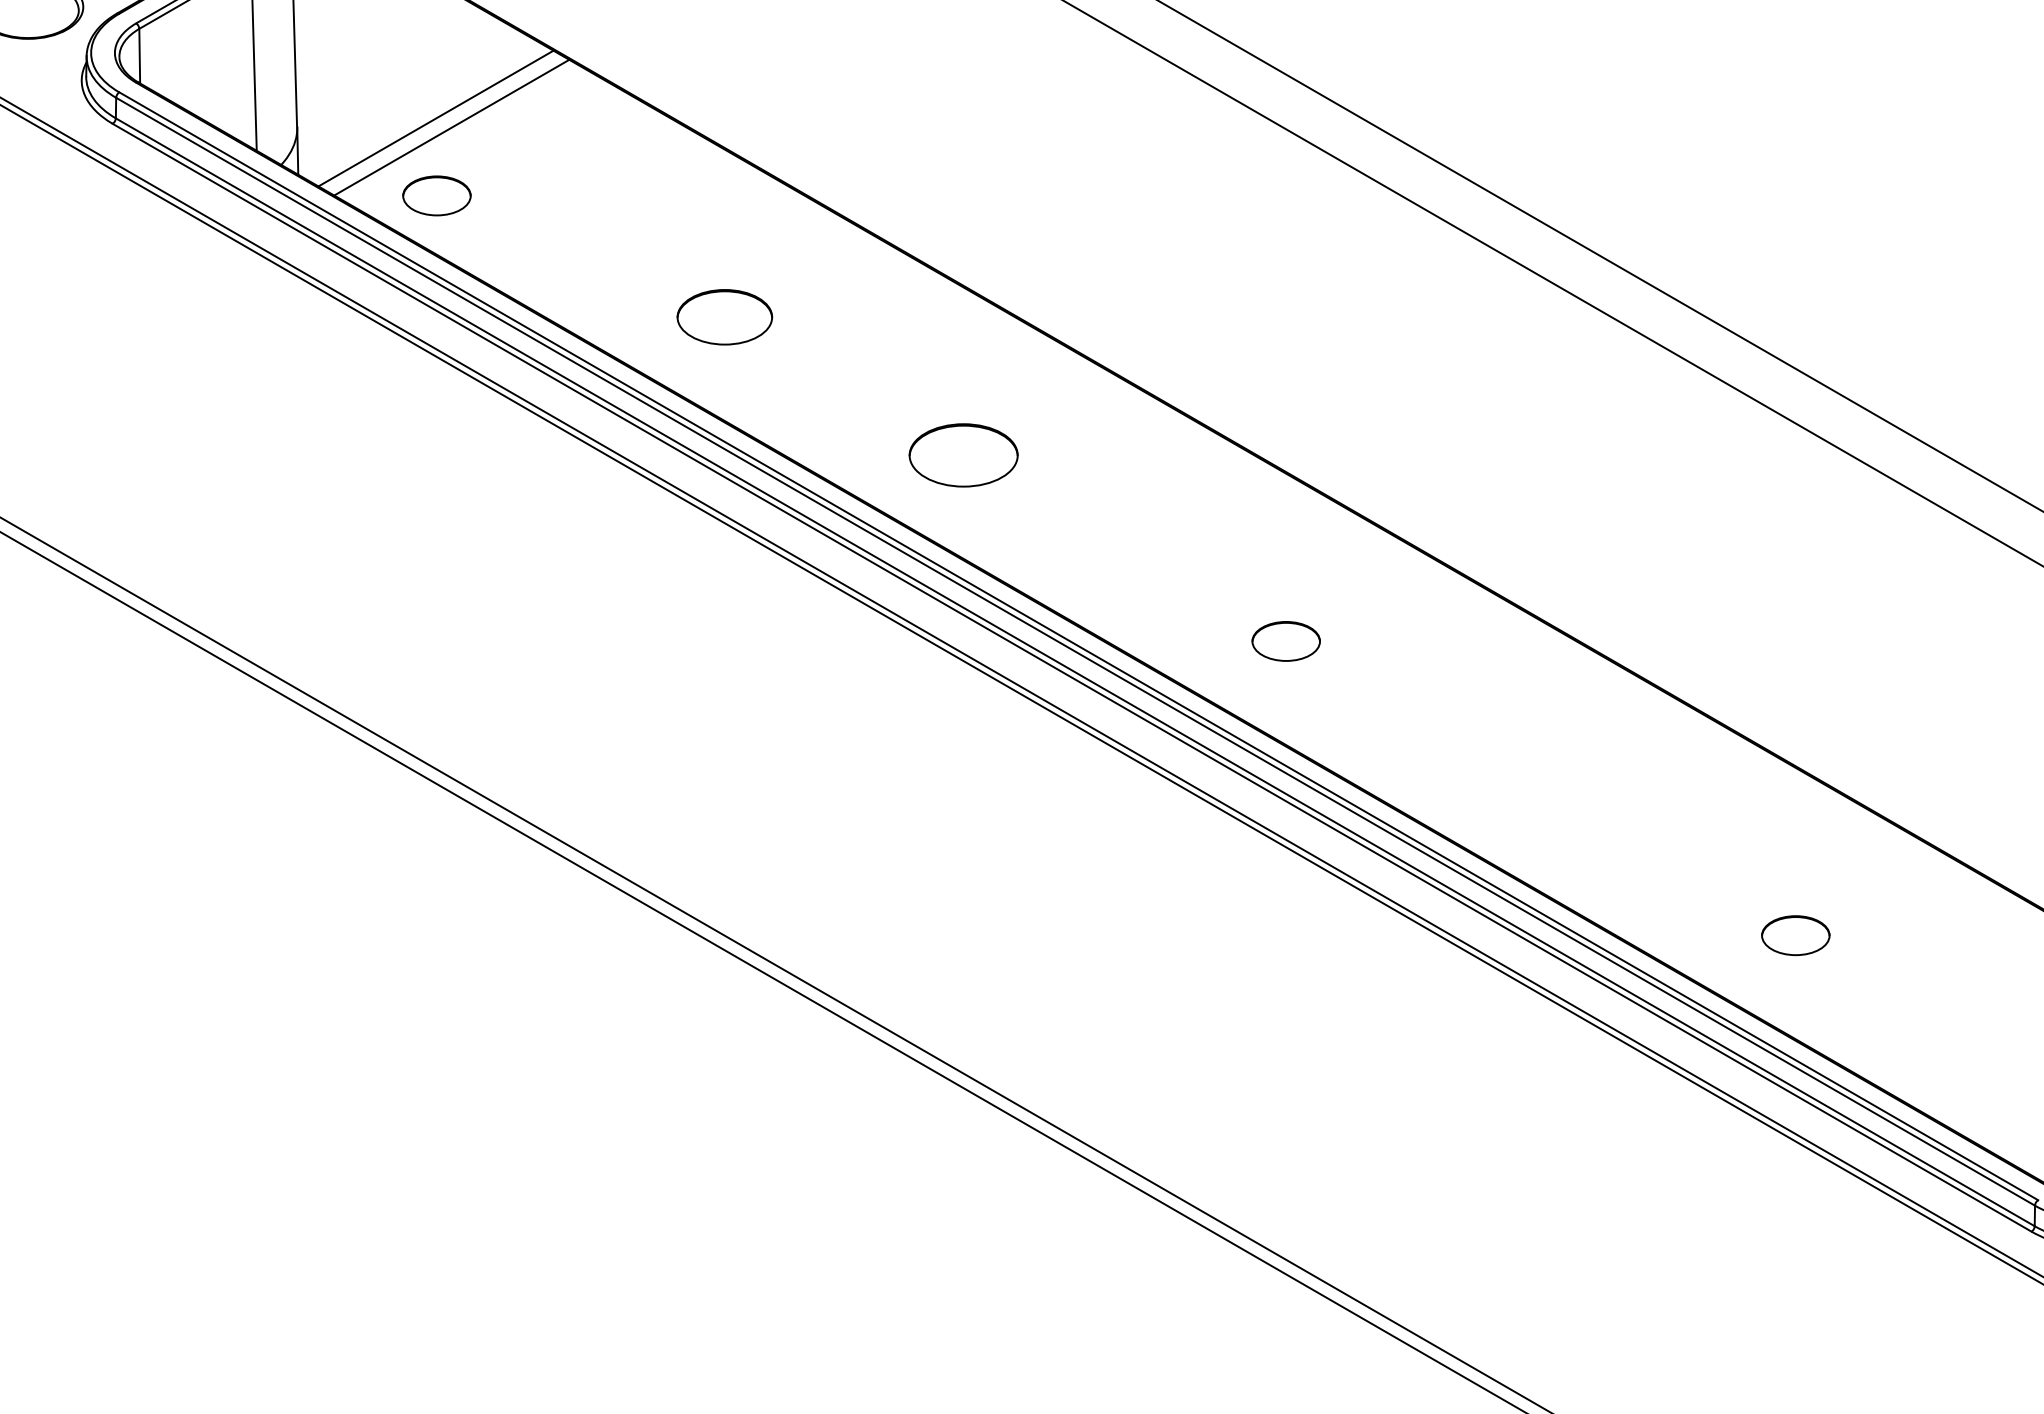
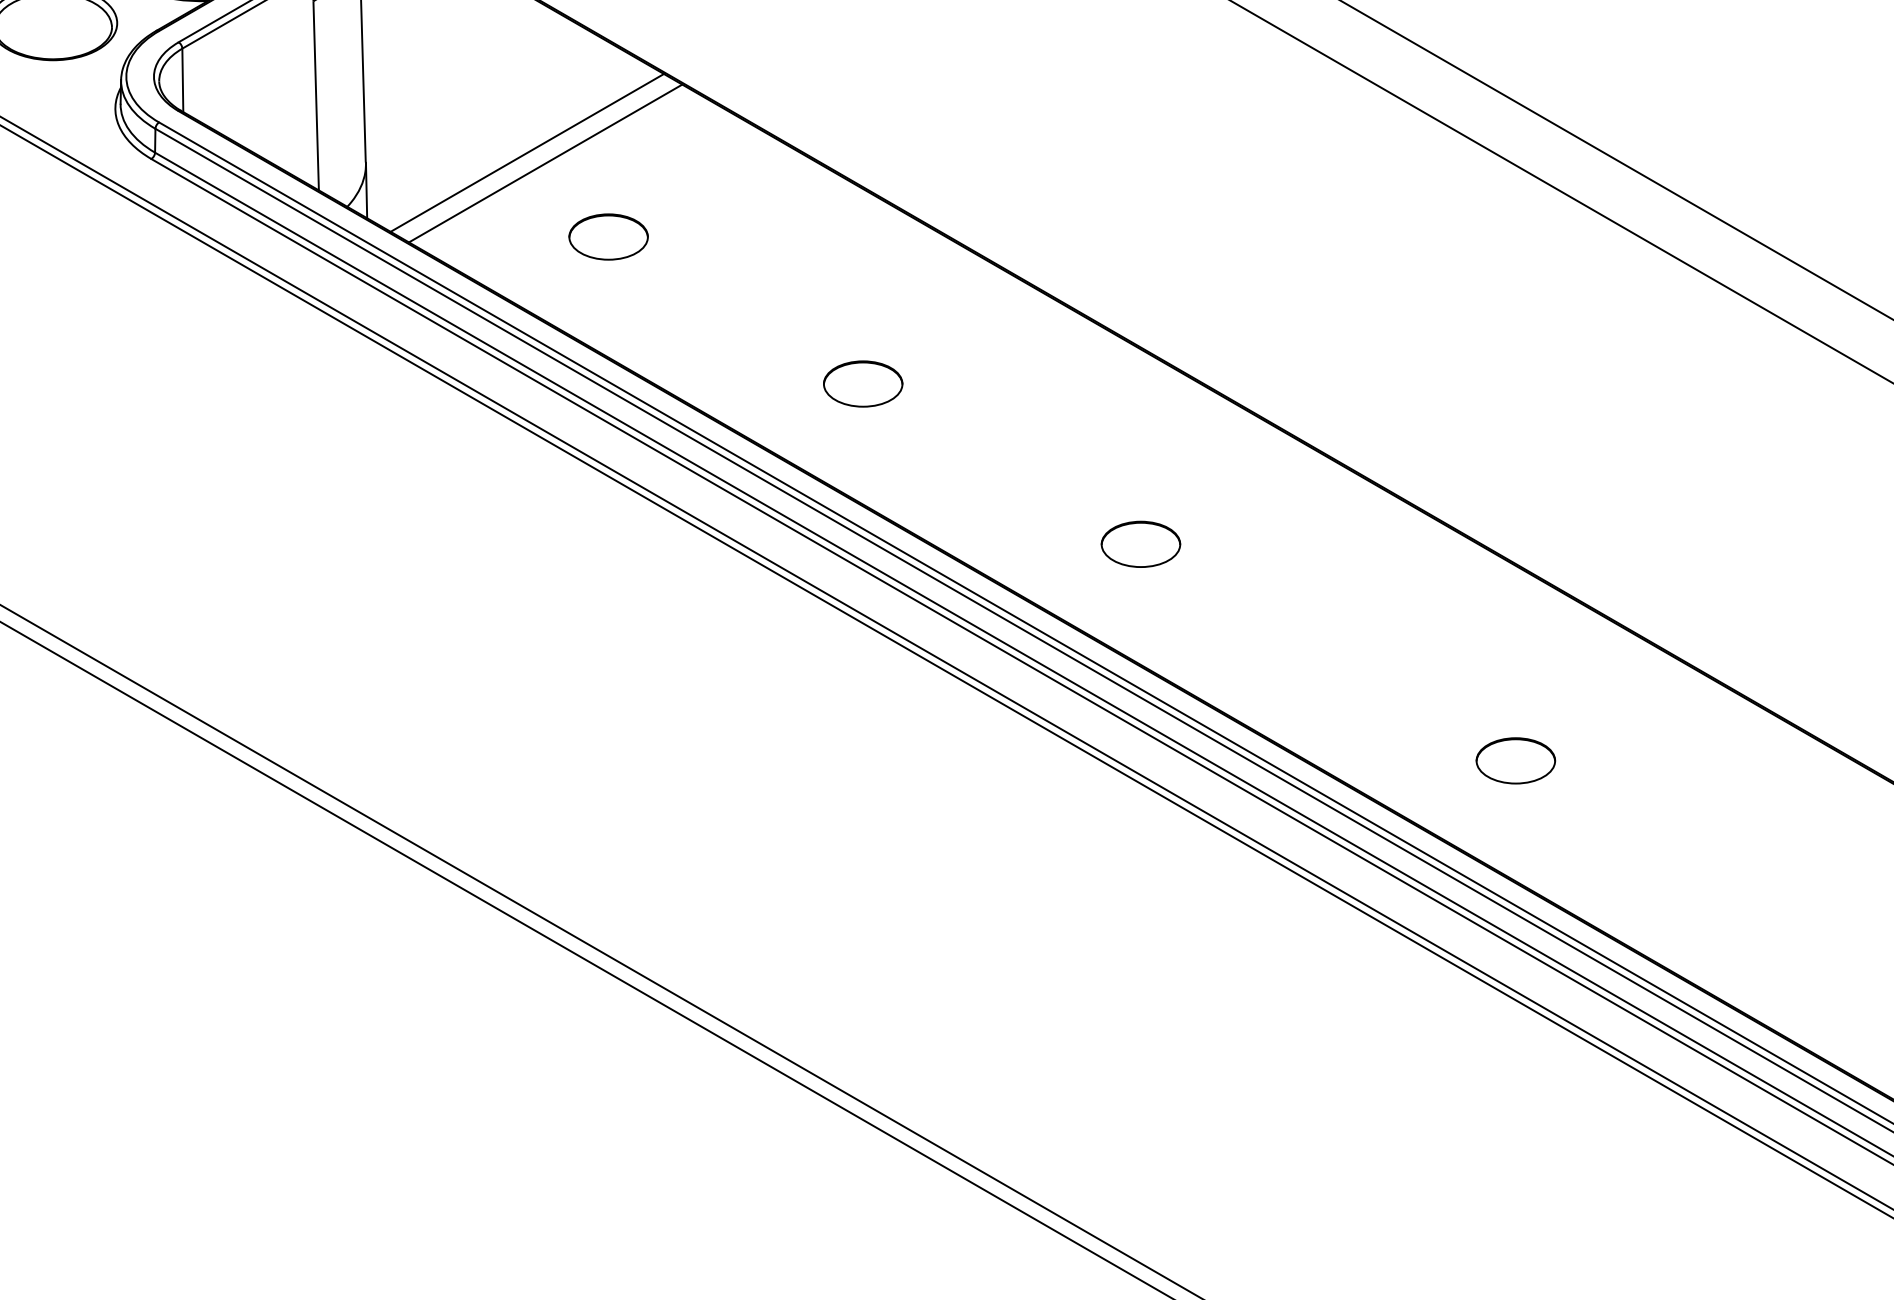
part: (436, 195) -> (608, 236), moved
part: (724, 317) -> (862, 384), size x0.71
part: (963, 454) -> (1140, 543), size x0.62

